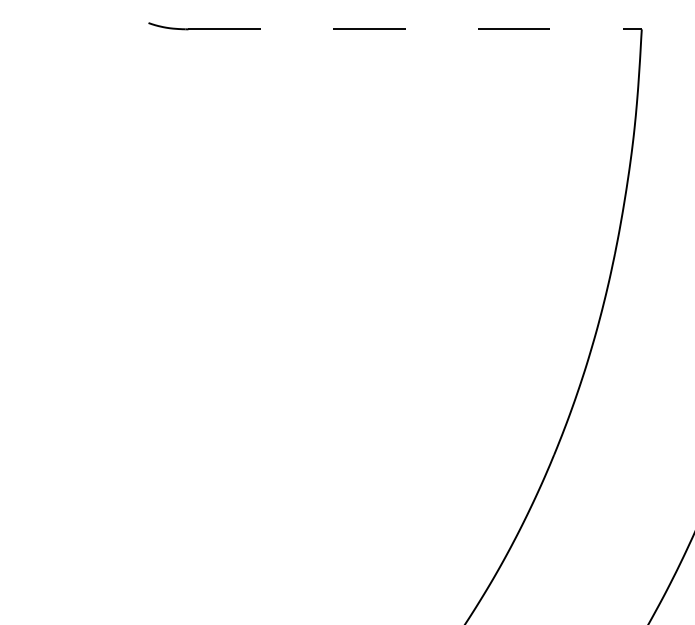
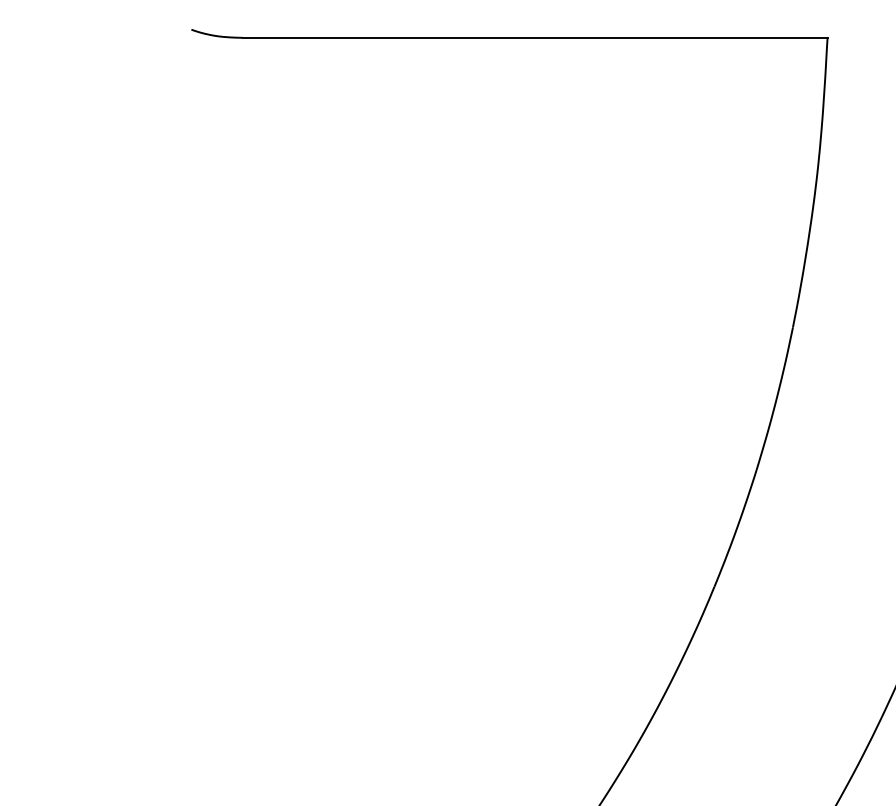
line: (415, 29) -> (535, 38), dashed -> solid

